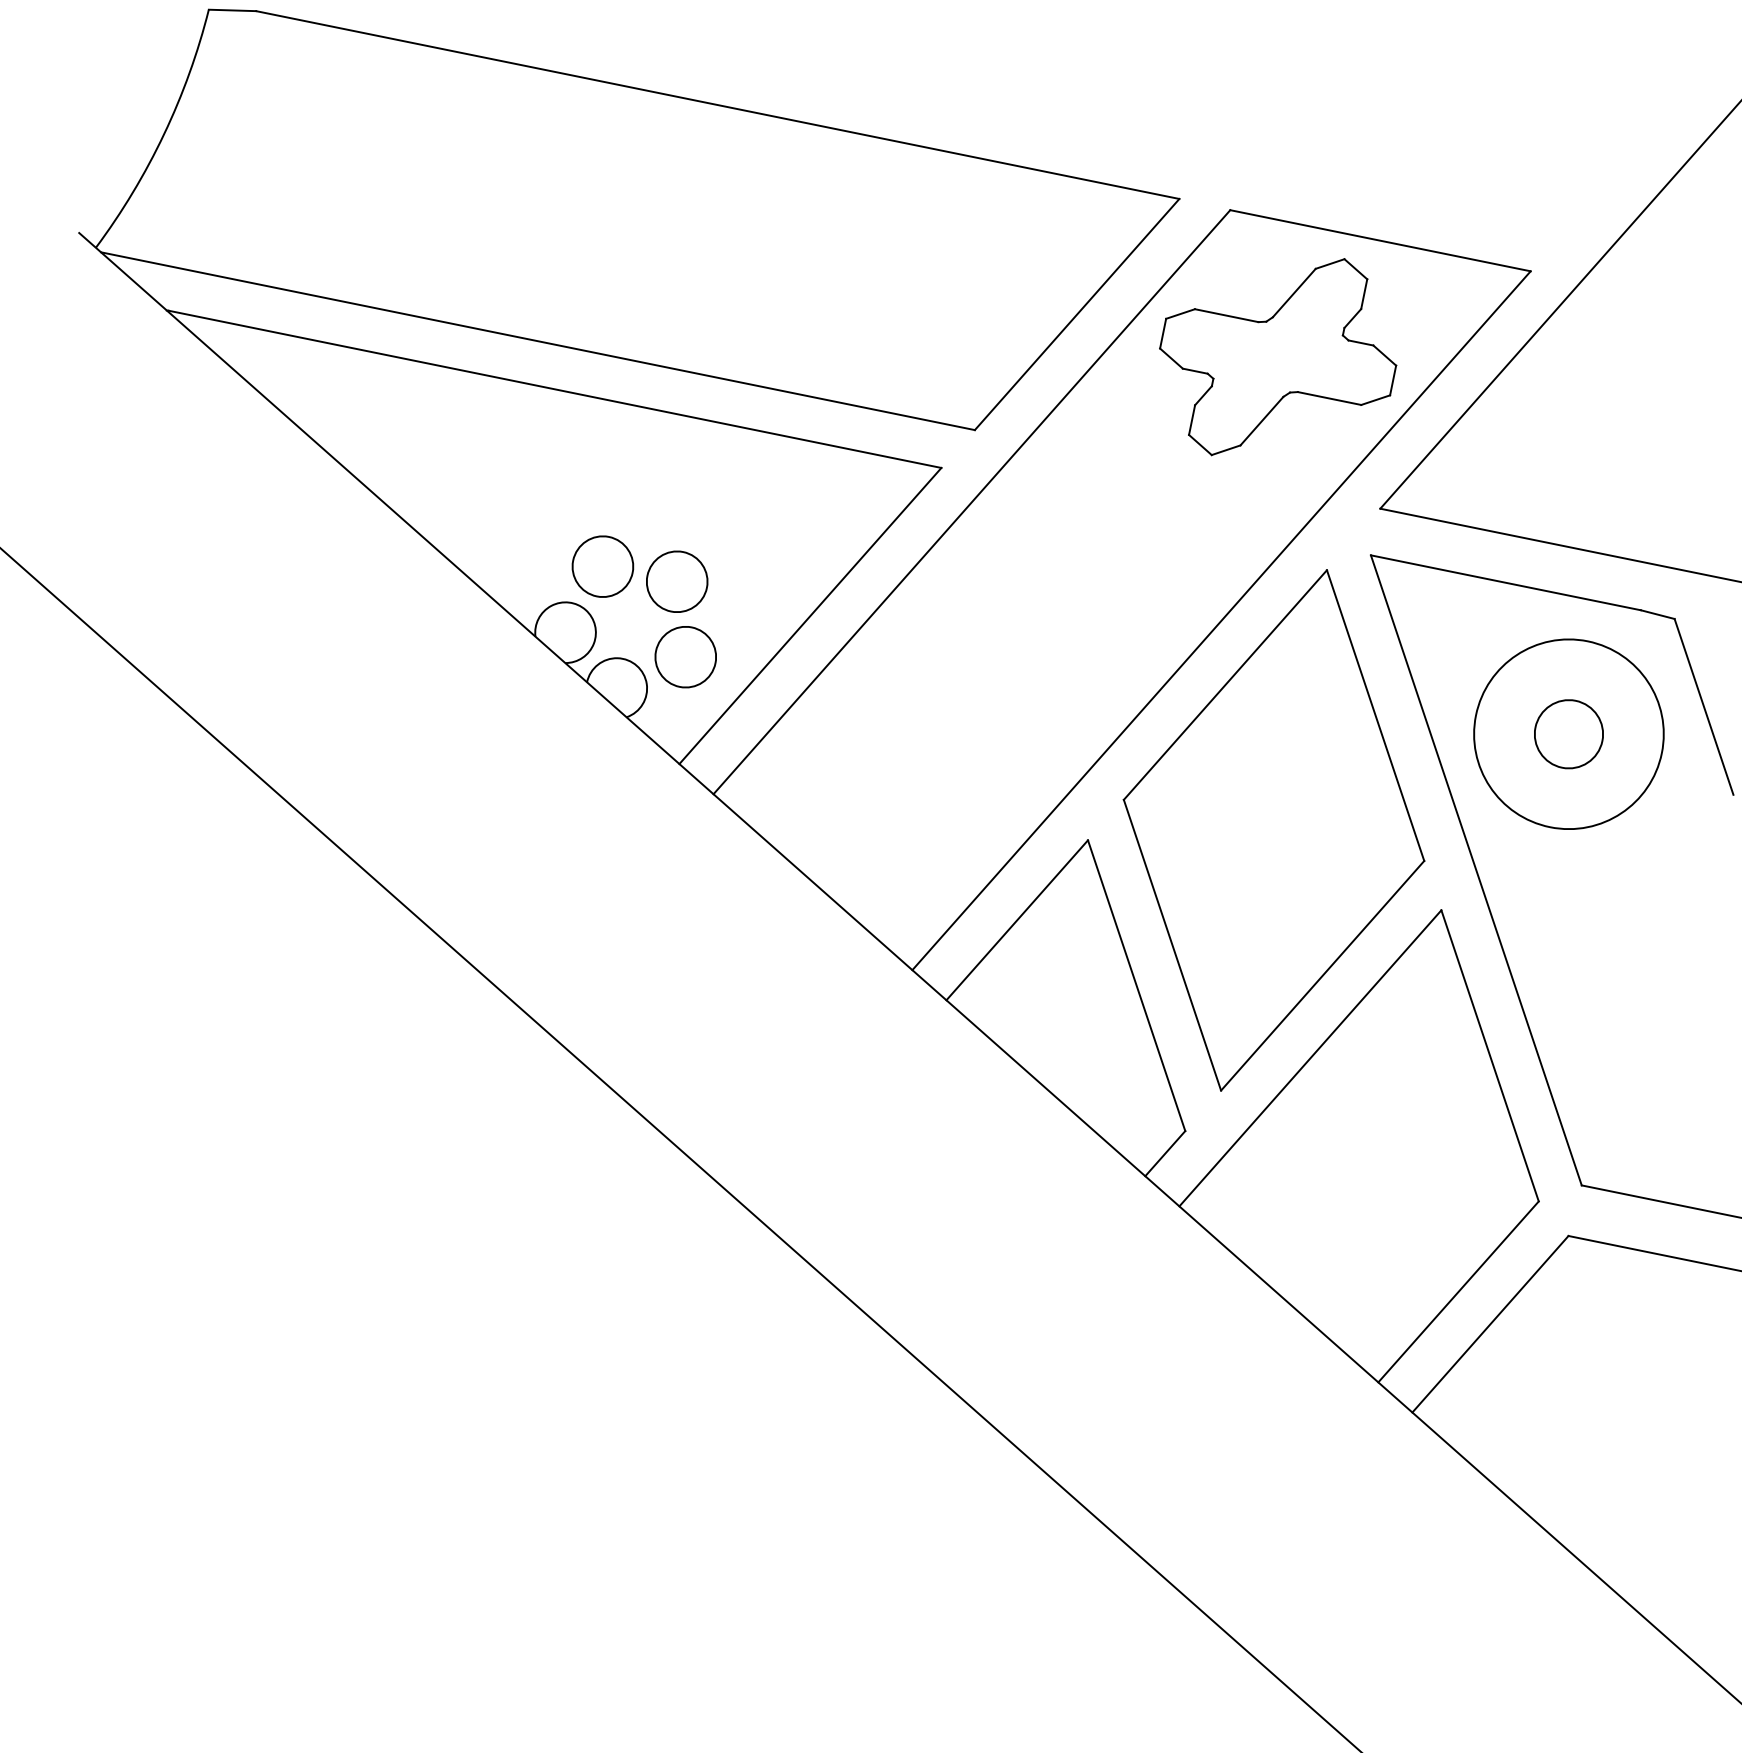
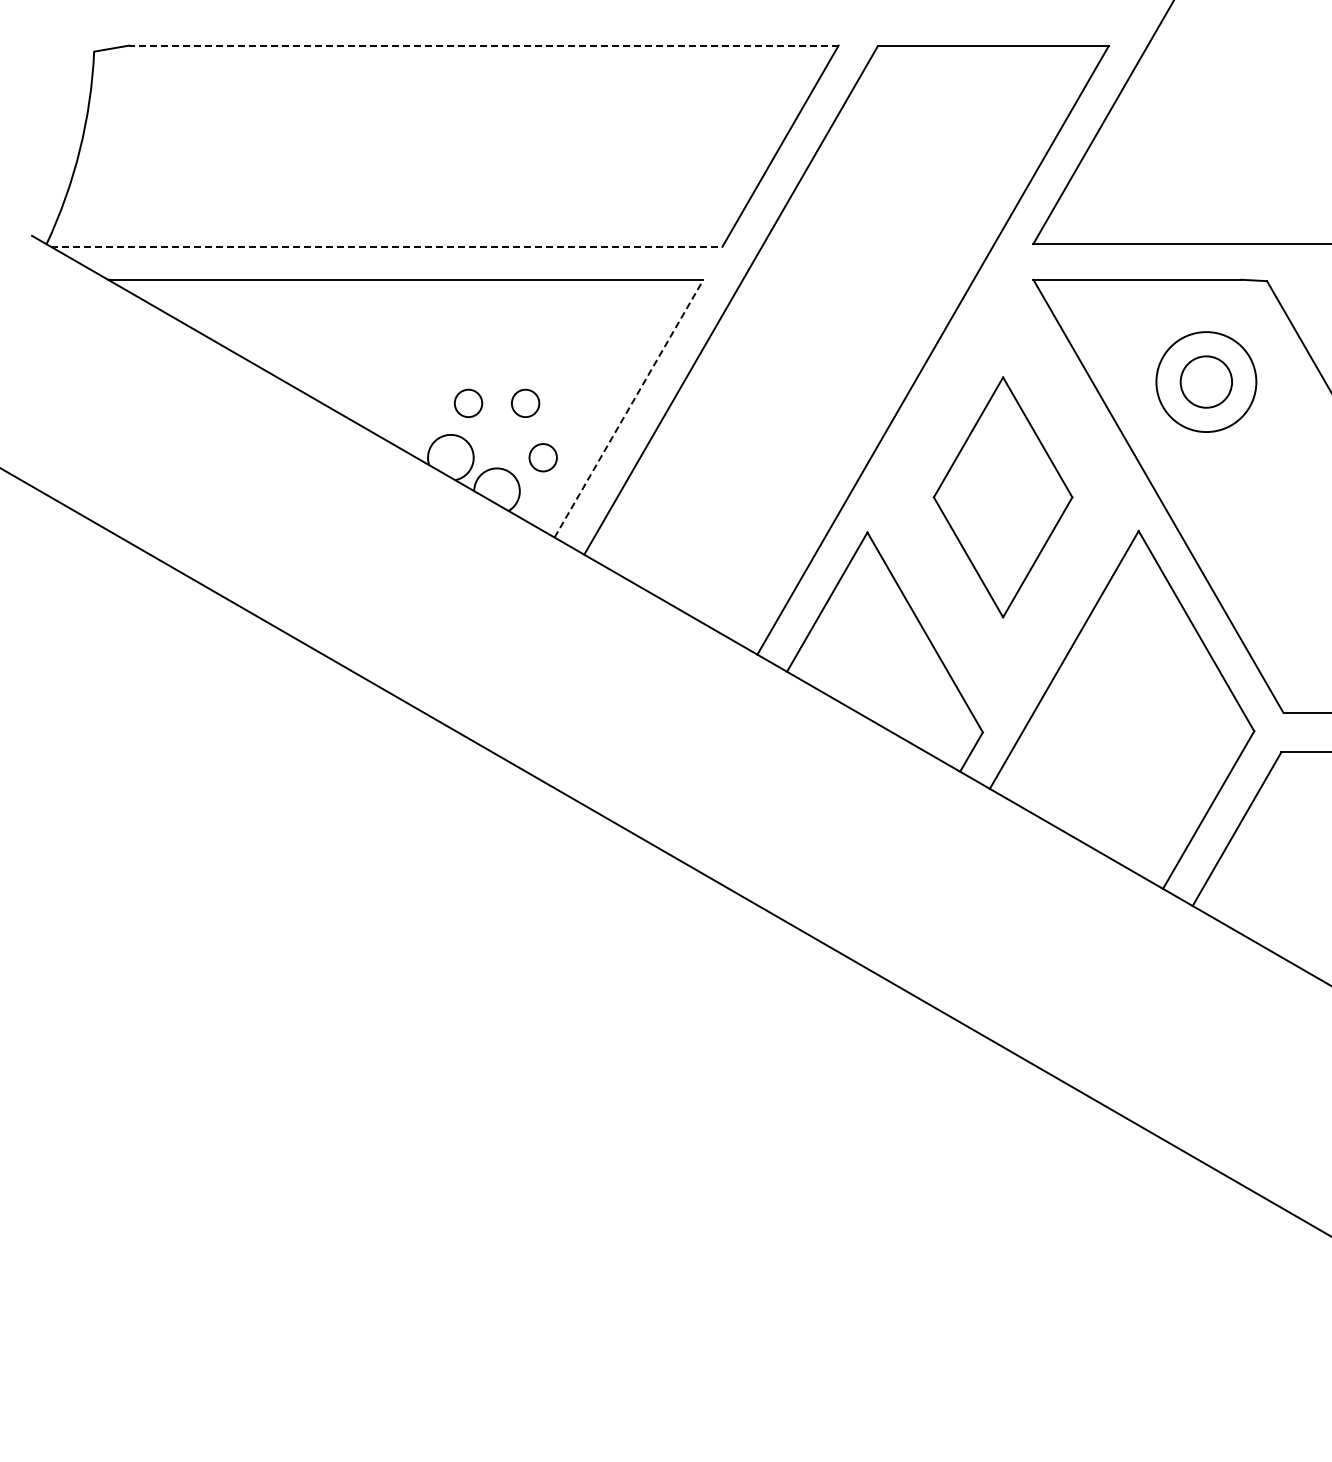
line: (717, 104) -> (483, 45), solid -> dashed
line: (537, 340) -> (386, 246), solid -> dashed
part: (1277, 356) -> (934, 147), removed
circle: (602, 566) -> (468, 403), size x0.6
circle: (677, 581) -> (525, 403), size x0.6
line: (811, 615) -> (629, 408), solid -> dashed
circle: (686, 656) -> (543, 457), size x0.6
circle: (1569, 733) -> (1206, 381), size x0.7
part: (1273, 830) -> (1002, 497), size x0.6

